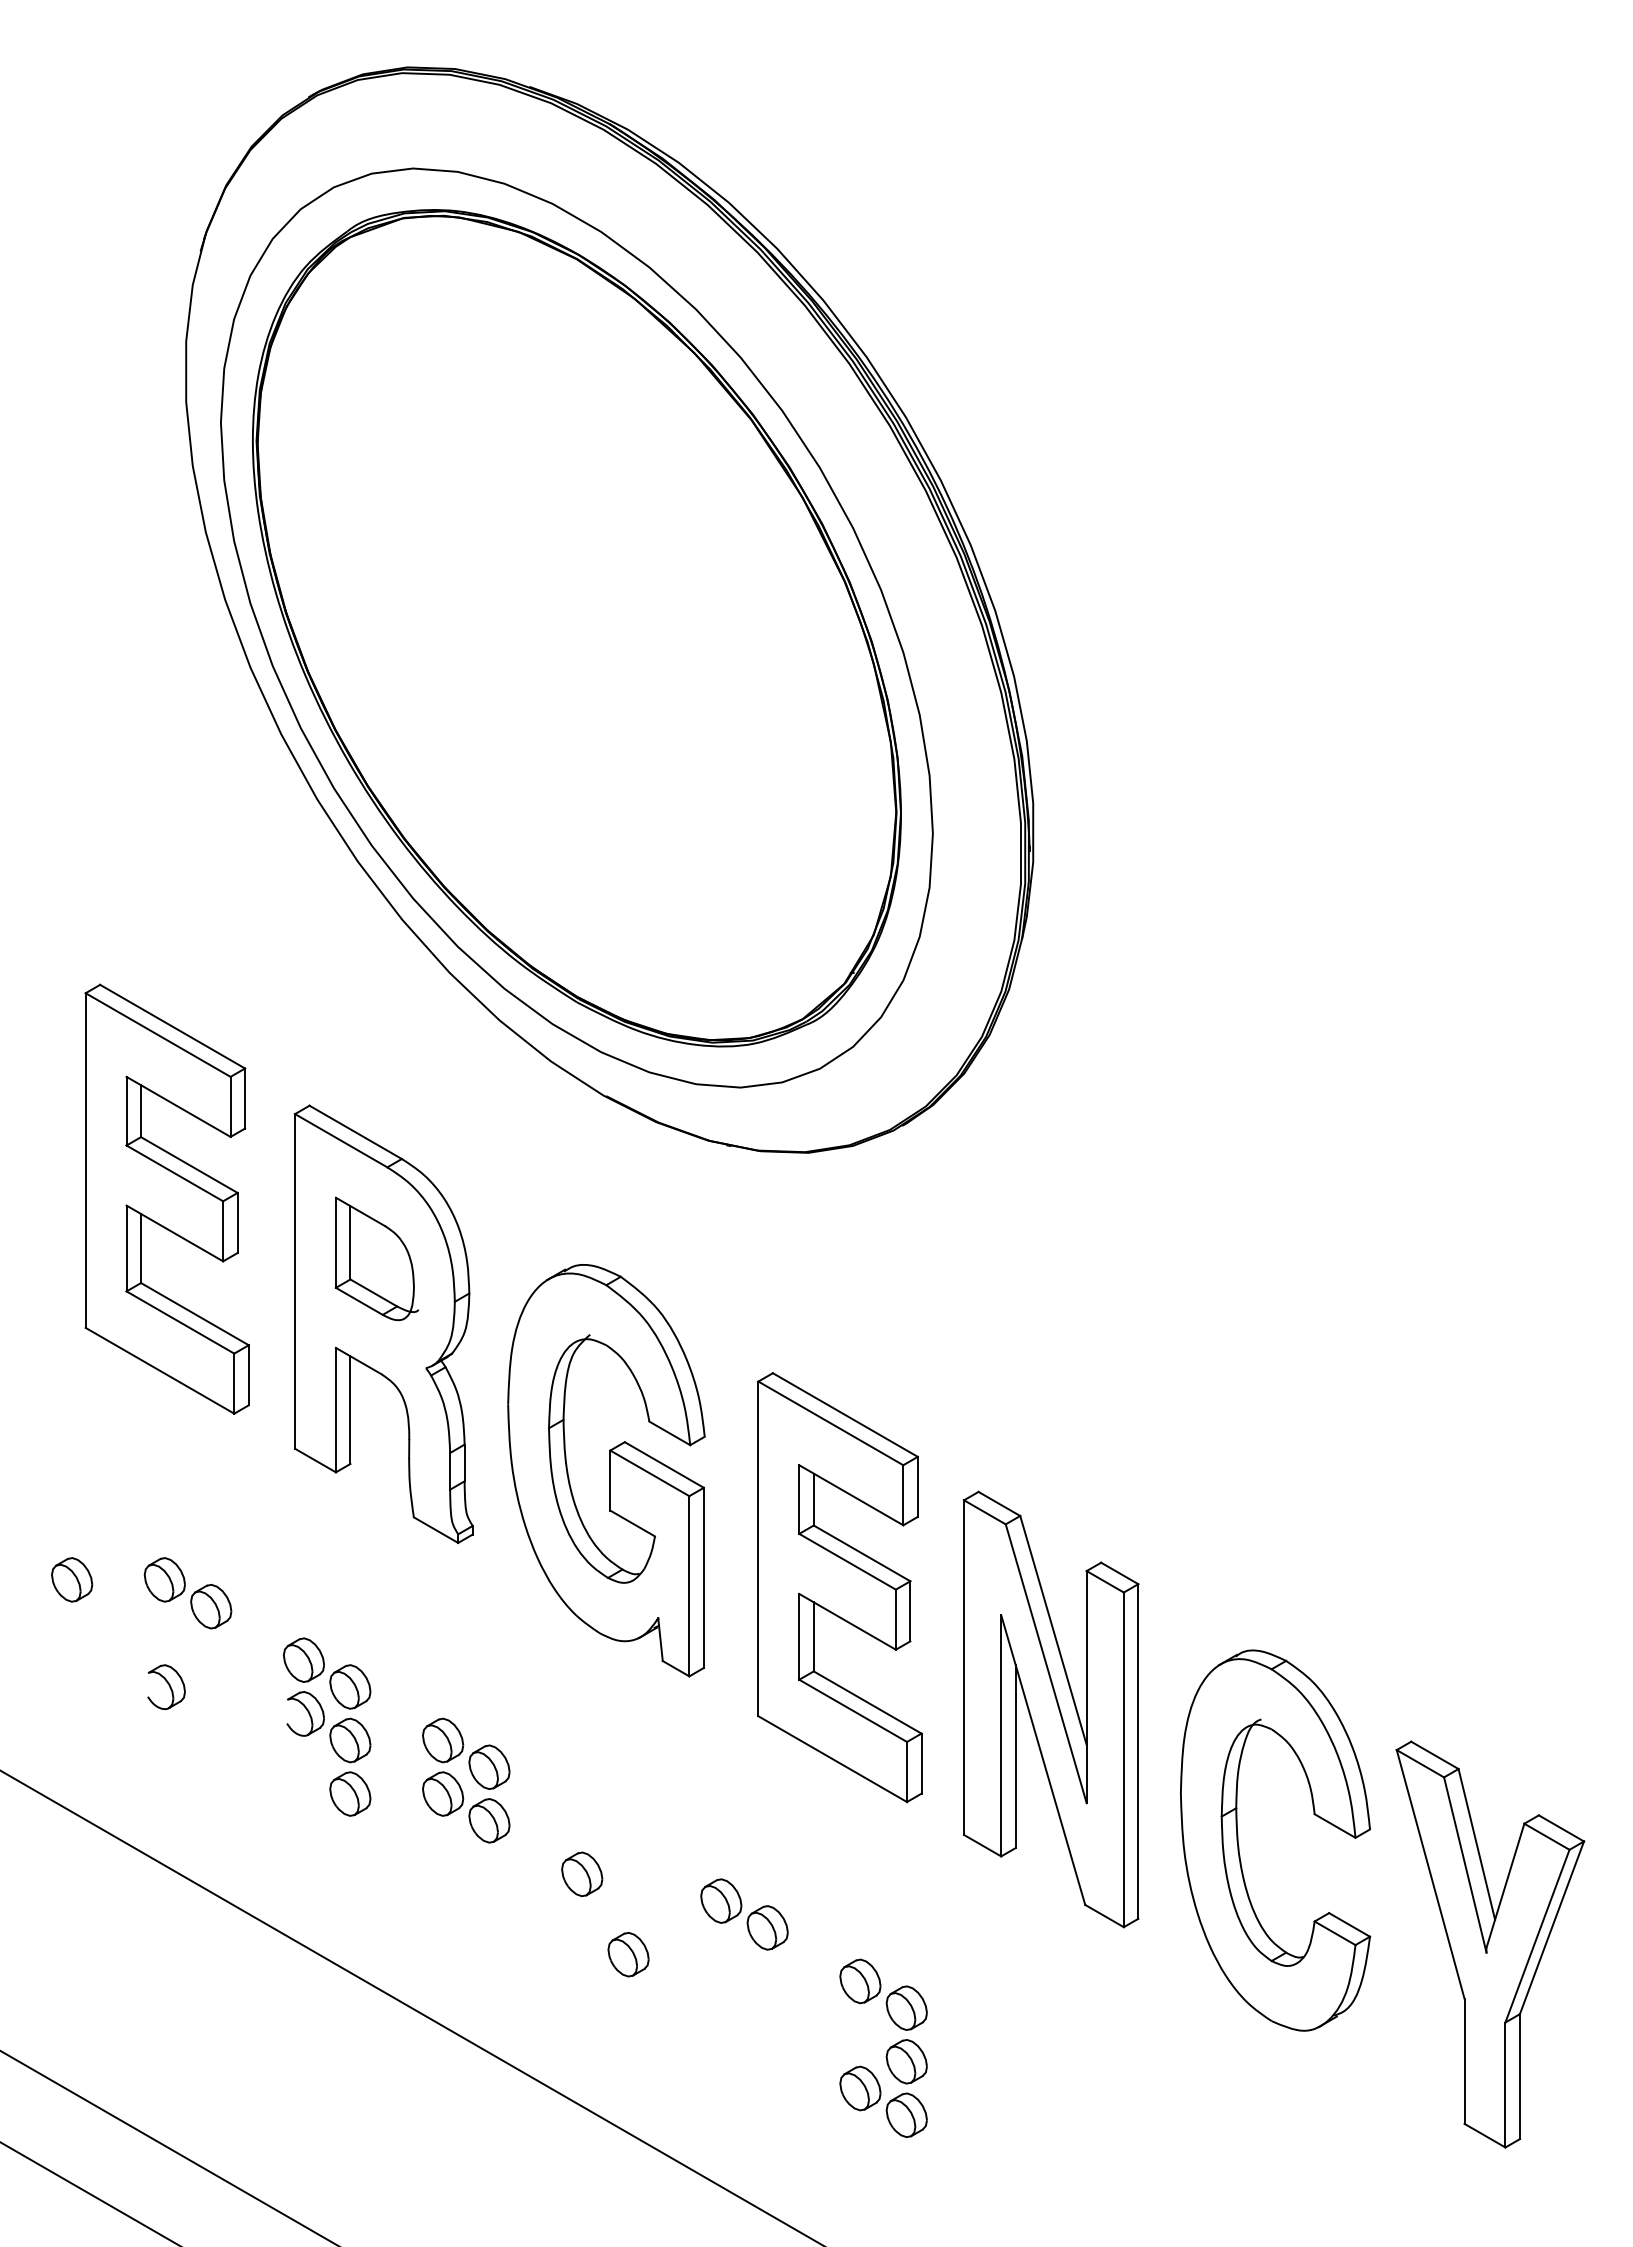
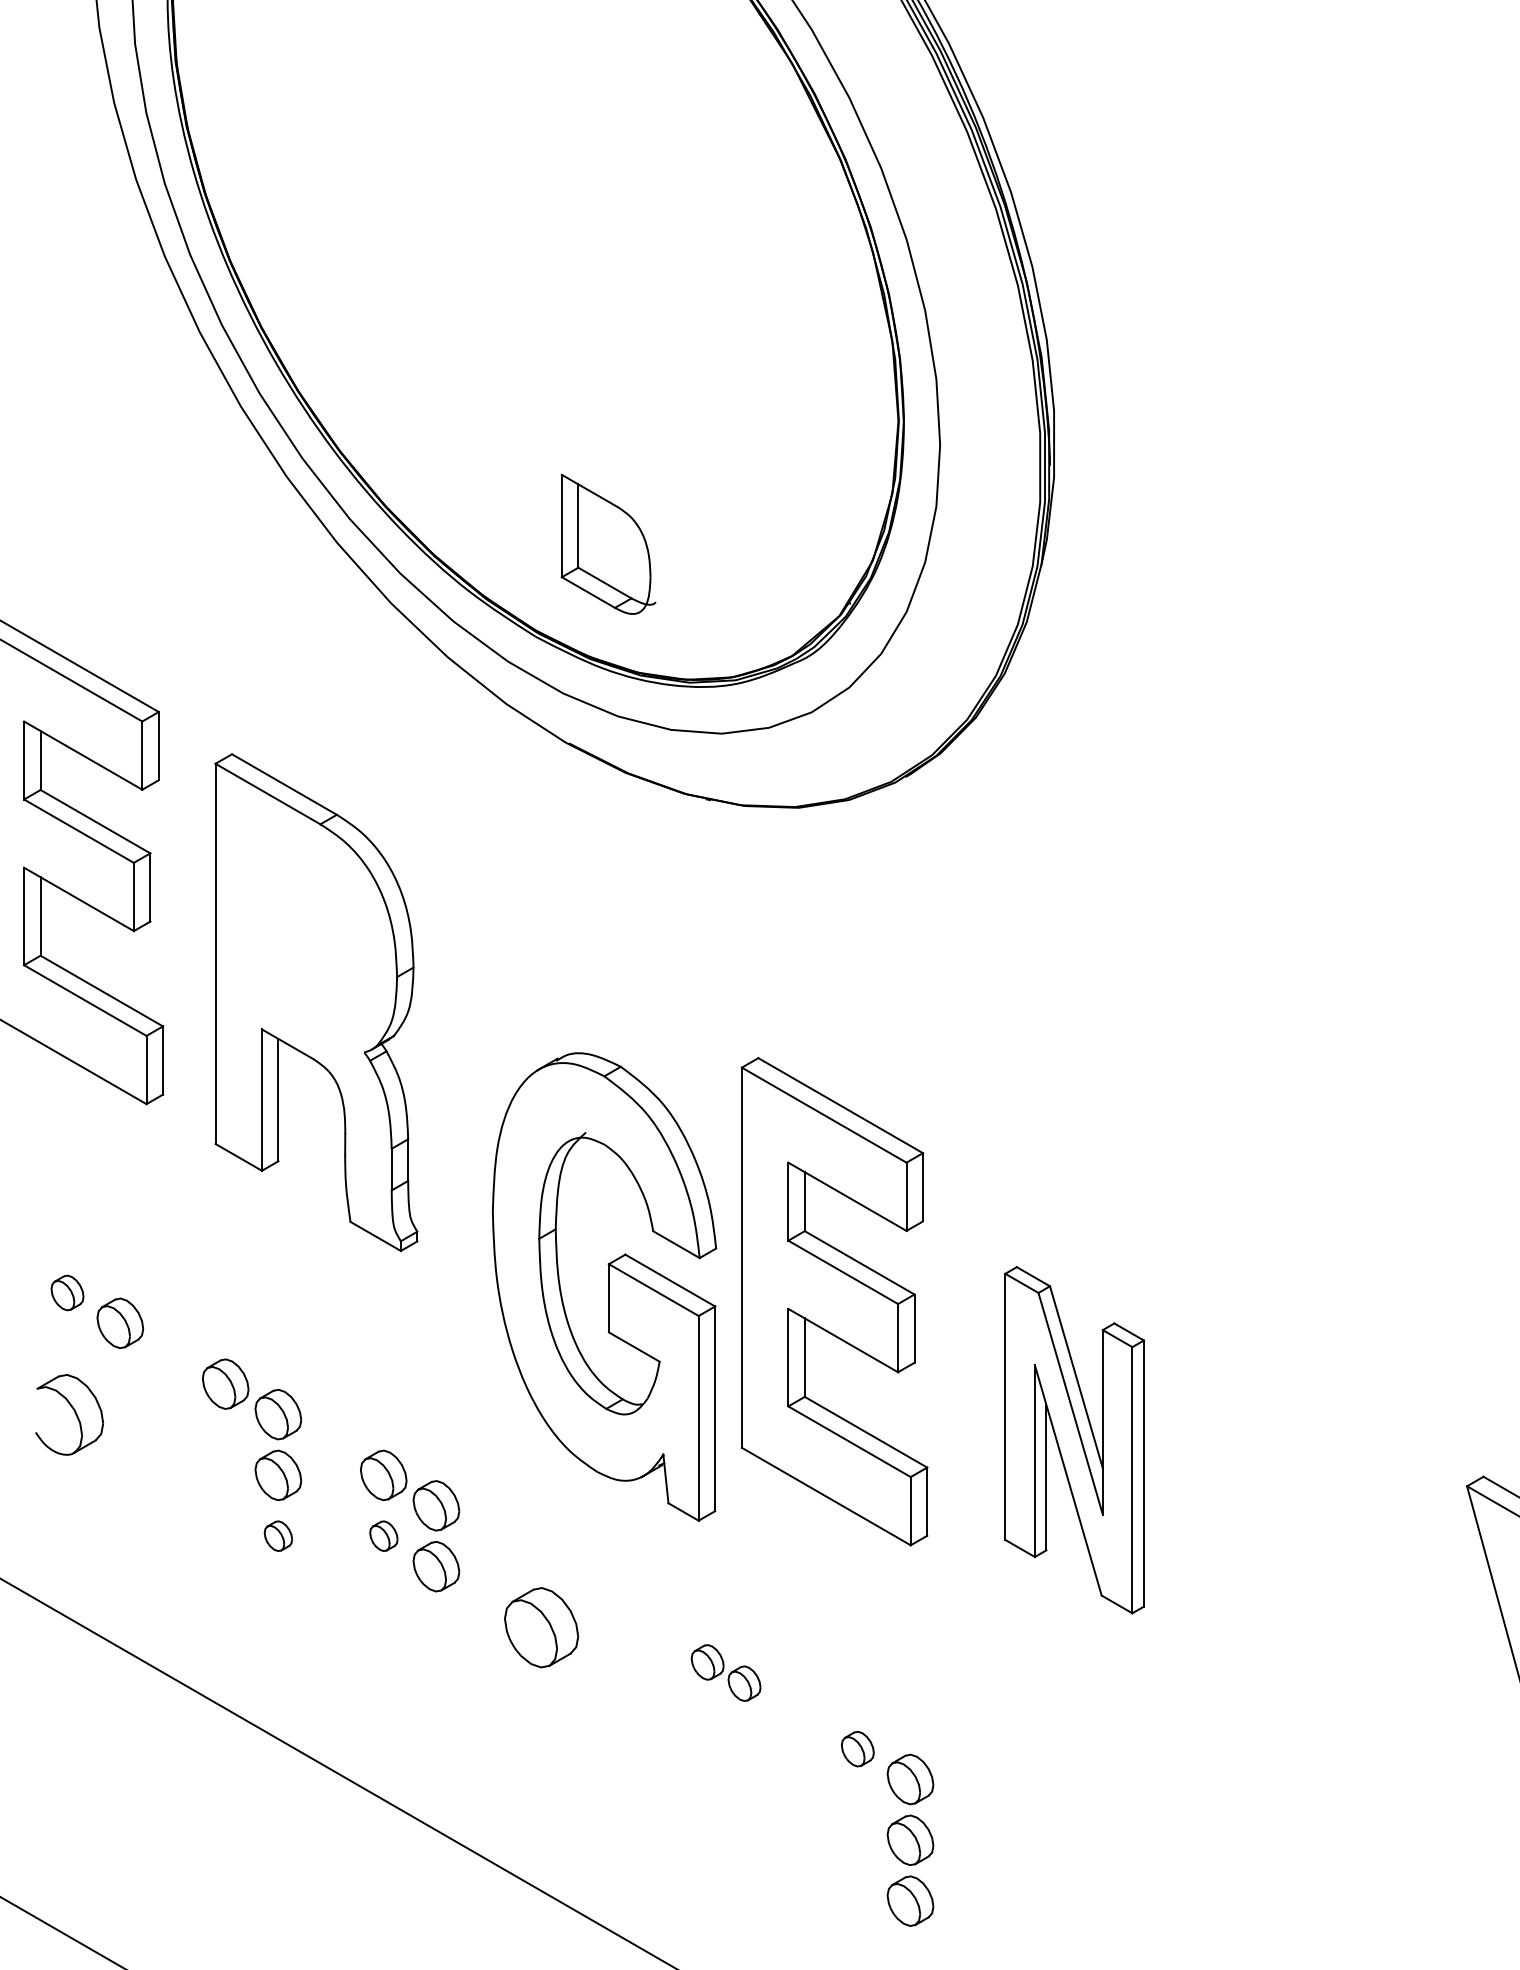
part: (376, 1258) -> (607, 543), moved
part: (606, 1470) -> (604, 1286), moved
part: (164, 1579) -> (67, 1292), size x0.7
part: (166, 1686) -> (69, 1414), size x1.6
part: (1051, 1709) -> (1074, 1440), size x0.7
part: (305, 1713) -> (227, 1444), removed
part: (350, 1793) -> (278, 1535), size x0.6
part: (443, 1793) -> (384, 1535), size x0.6
part: (1239, 1846) -> (1288, 1595), removed
part: (582, 1873) -> (542, 1626), size x1.6
part: (744, 1914) -> (726, 1673), size x0.7
part: (628, 1954) -> (594, 1718), removed
part: (860, 1981) -> (857, 1749), size x0.7
part: (860, 2088) -> (857, 1870), removed

